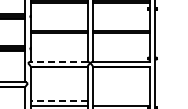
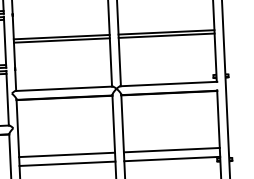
line: (59, 61) -> (64, 88), dashed -> solid
line: (59, 101) -> (67, 155), dashed -> solid
line: (120, 101) -> (170, 150), added

